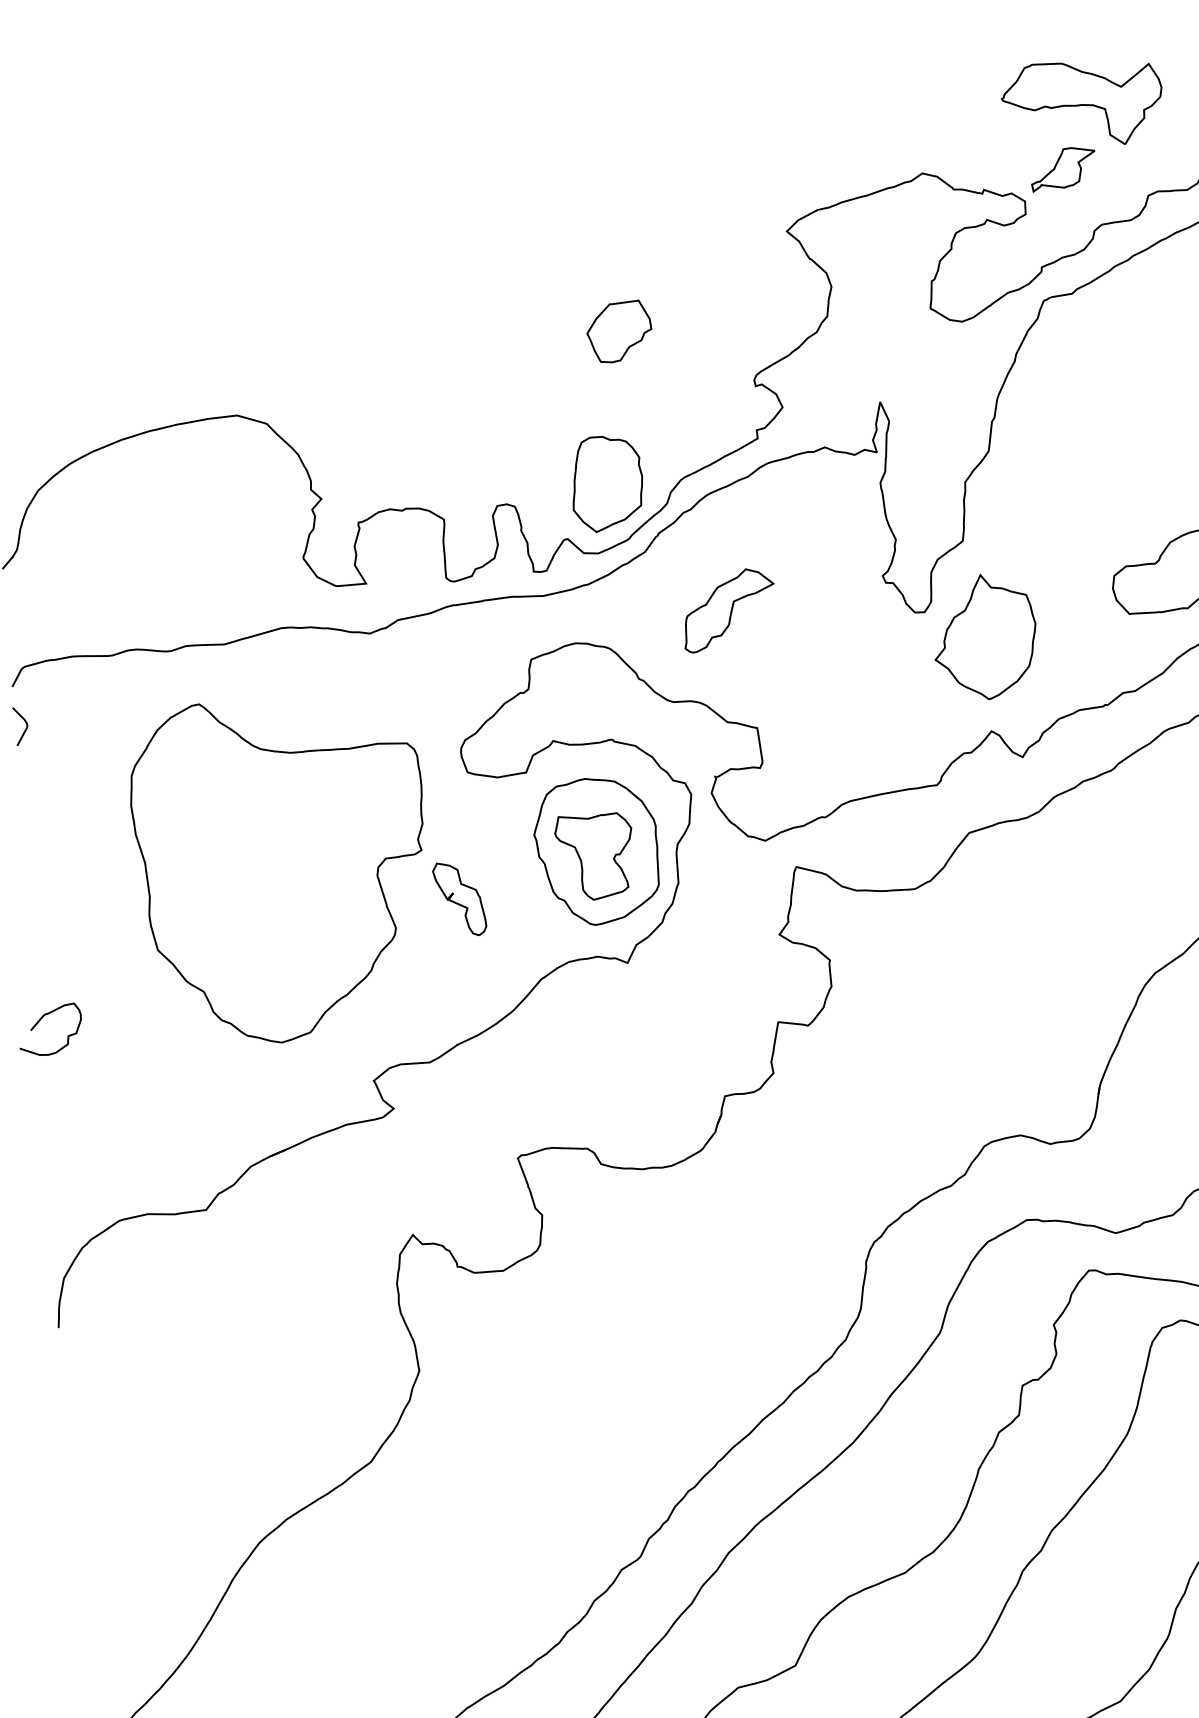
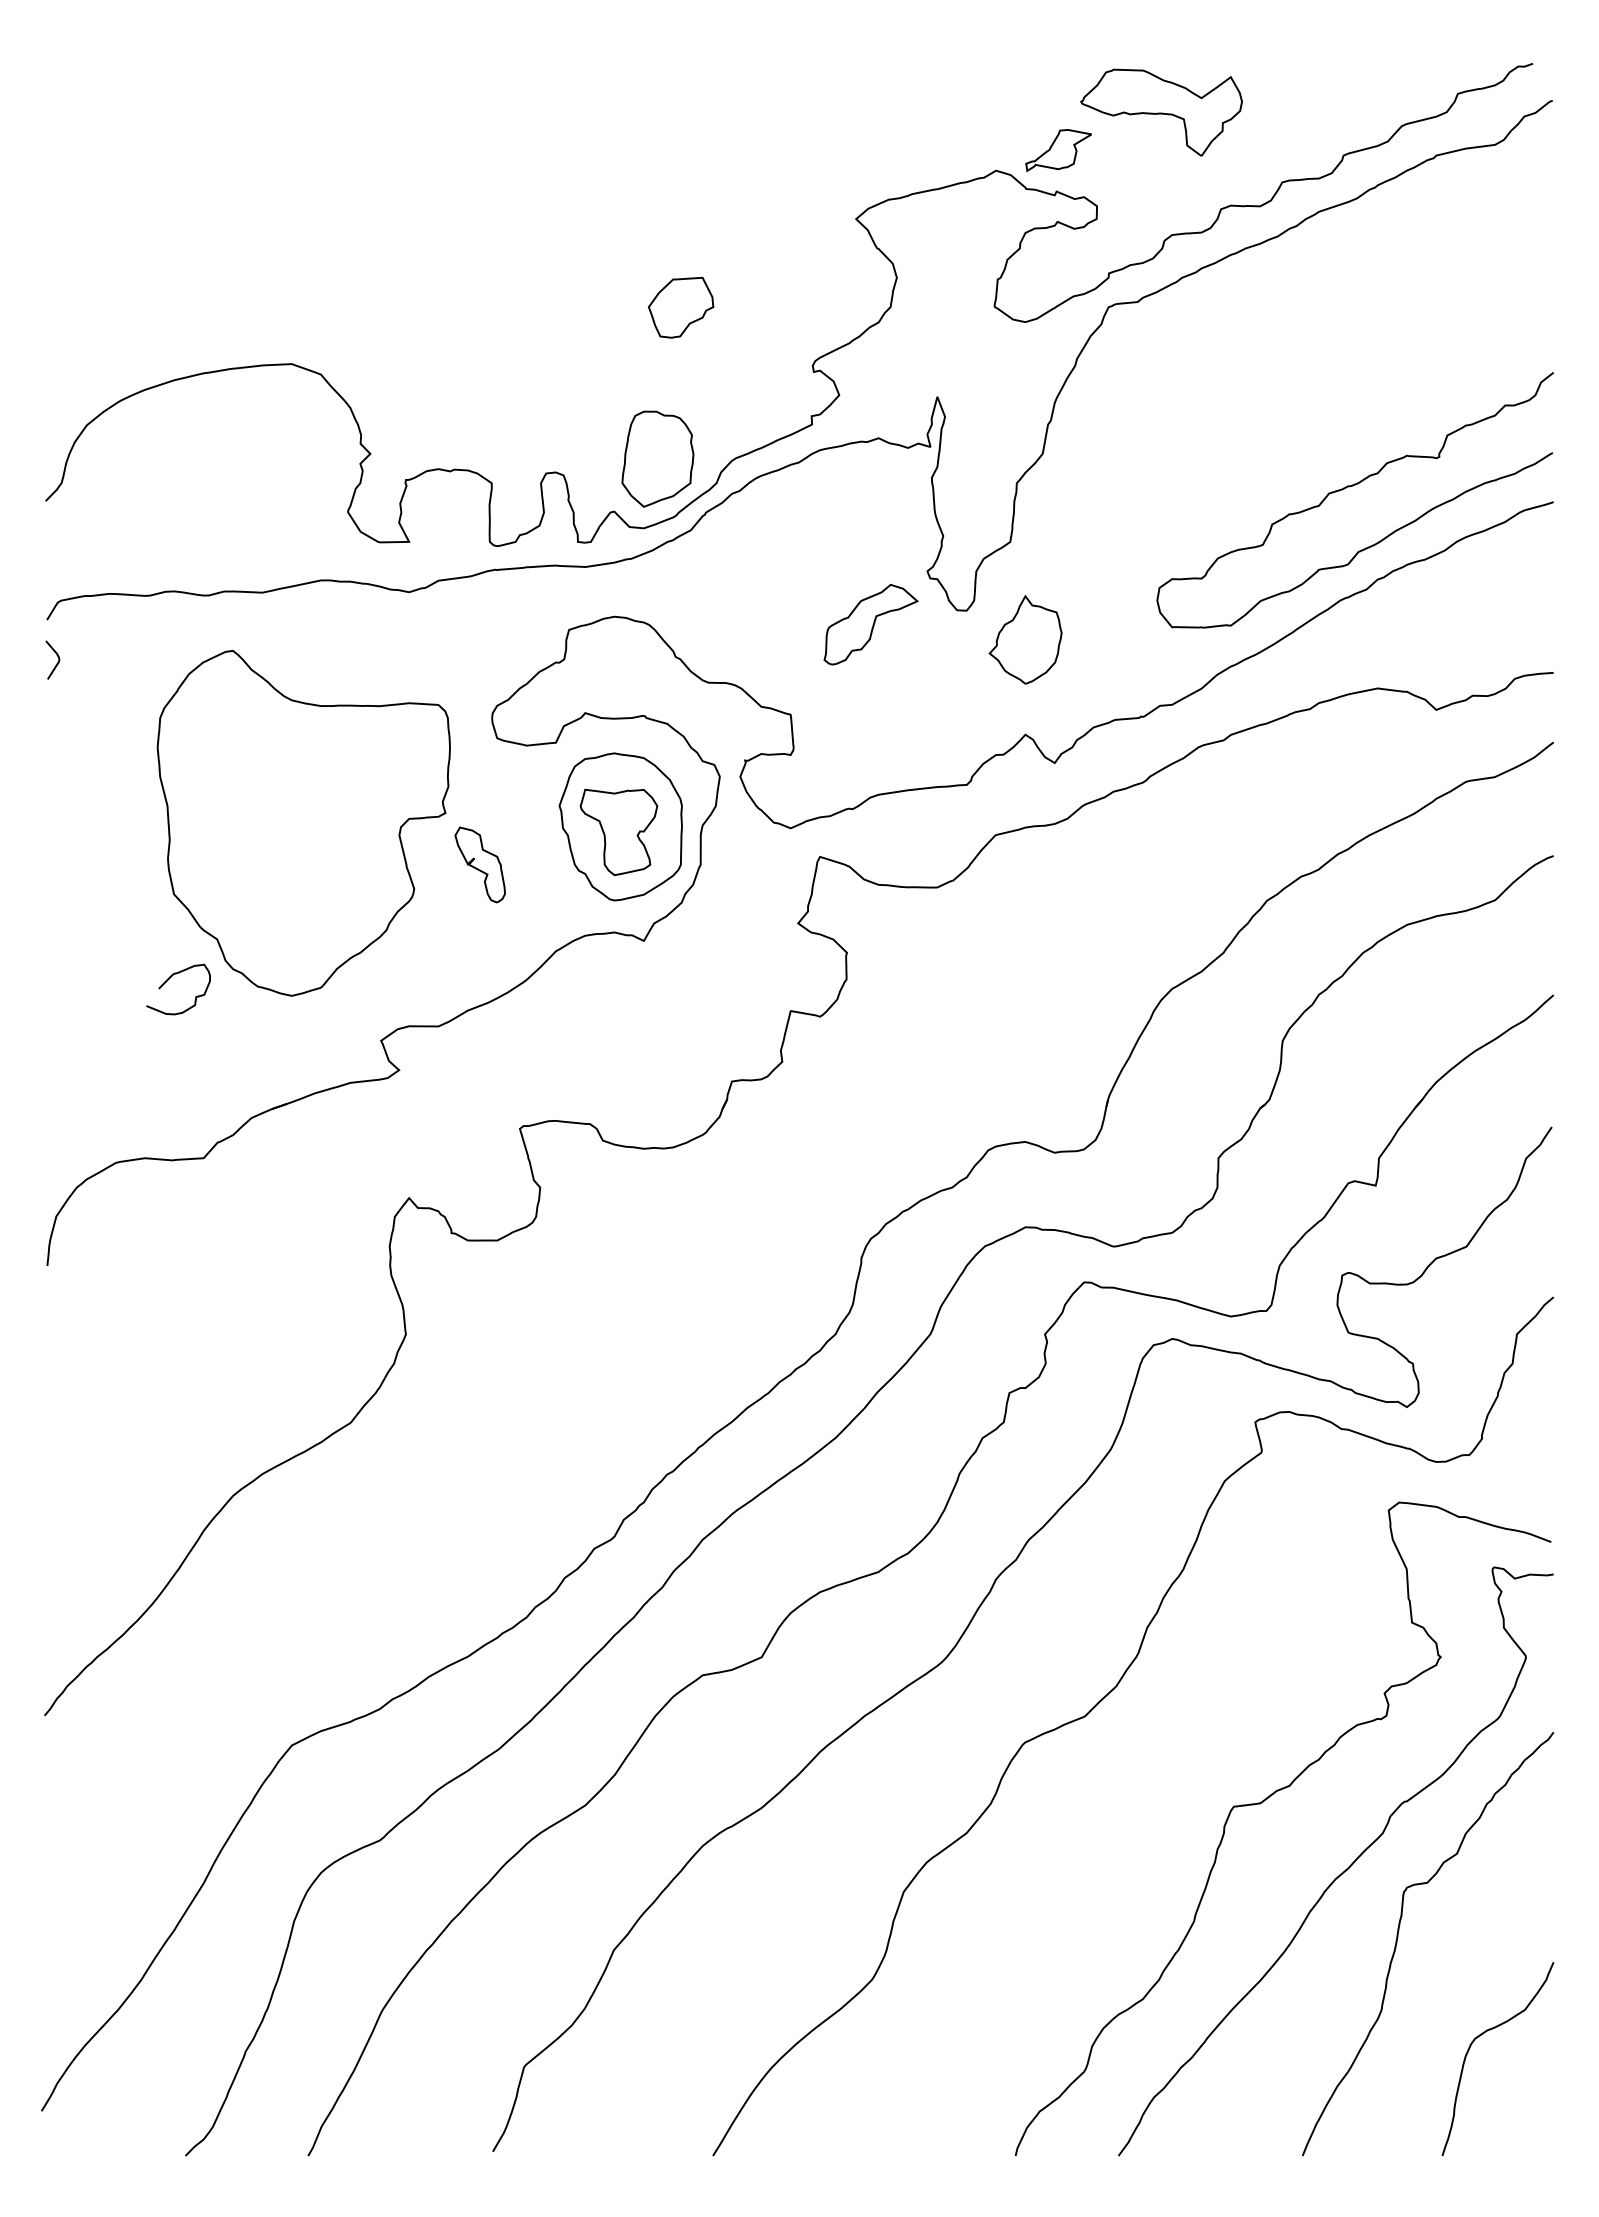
part: (1063, 169) -> (1058, 150), moved
part: (728, 610) -> (870, 624), moved
part: (984, 636) -> (1025, 639), size x0.7
curve: (40, 1020) -> (169, 979), moved

